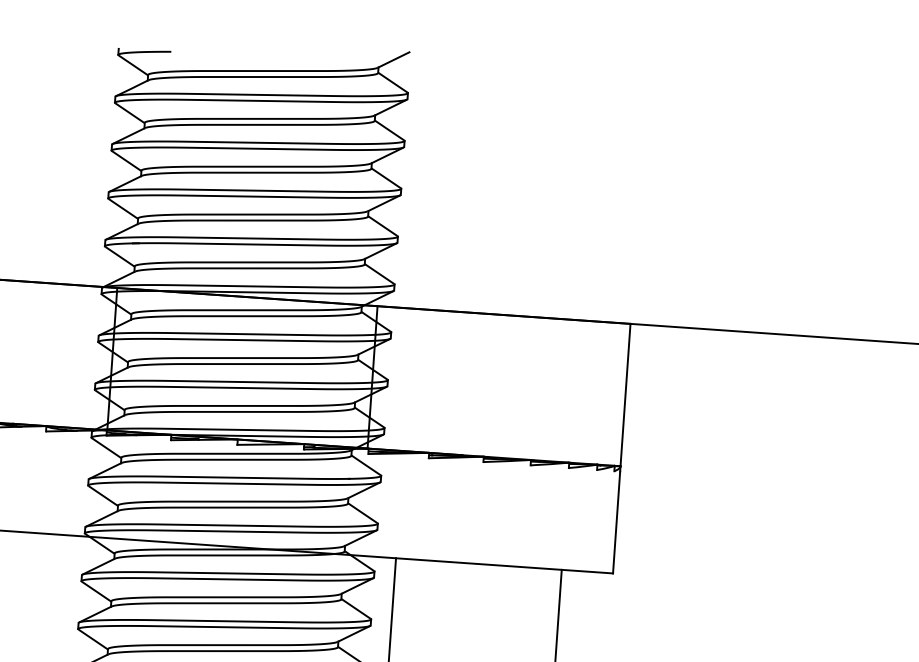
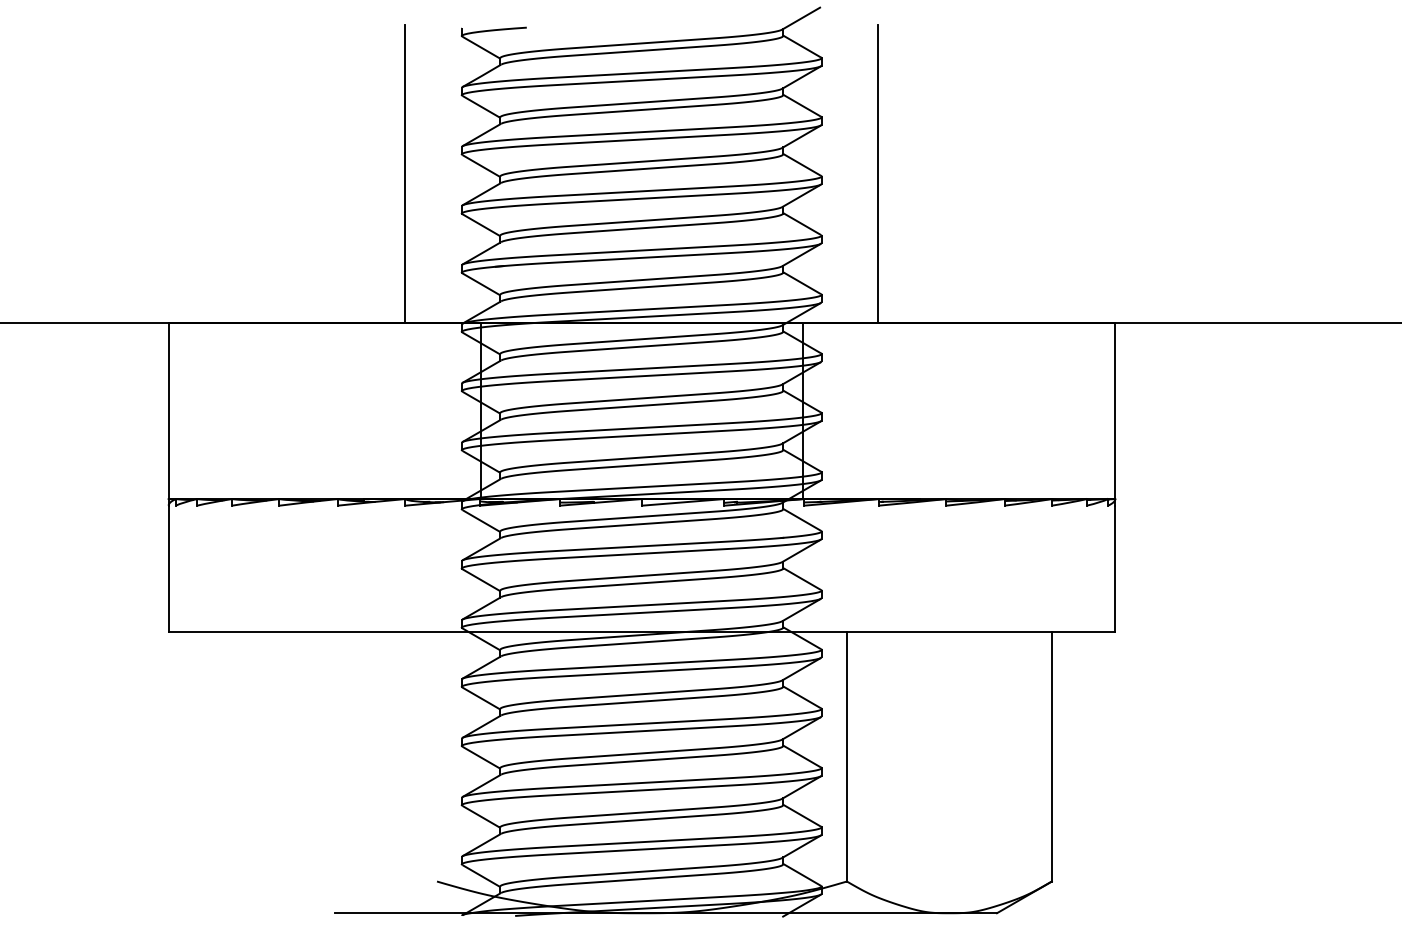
line: (64, 162) -> (405, 173), added
line: (447, 189) -> (878, 173), added

